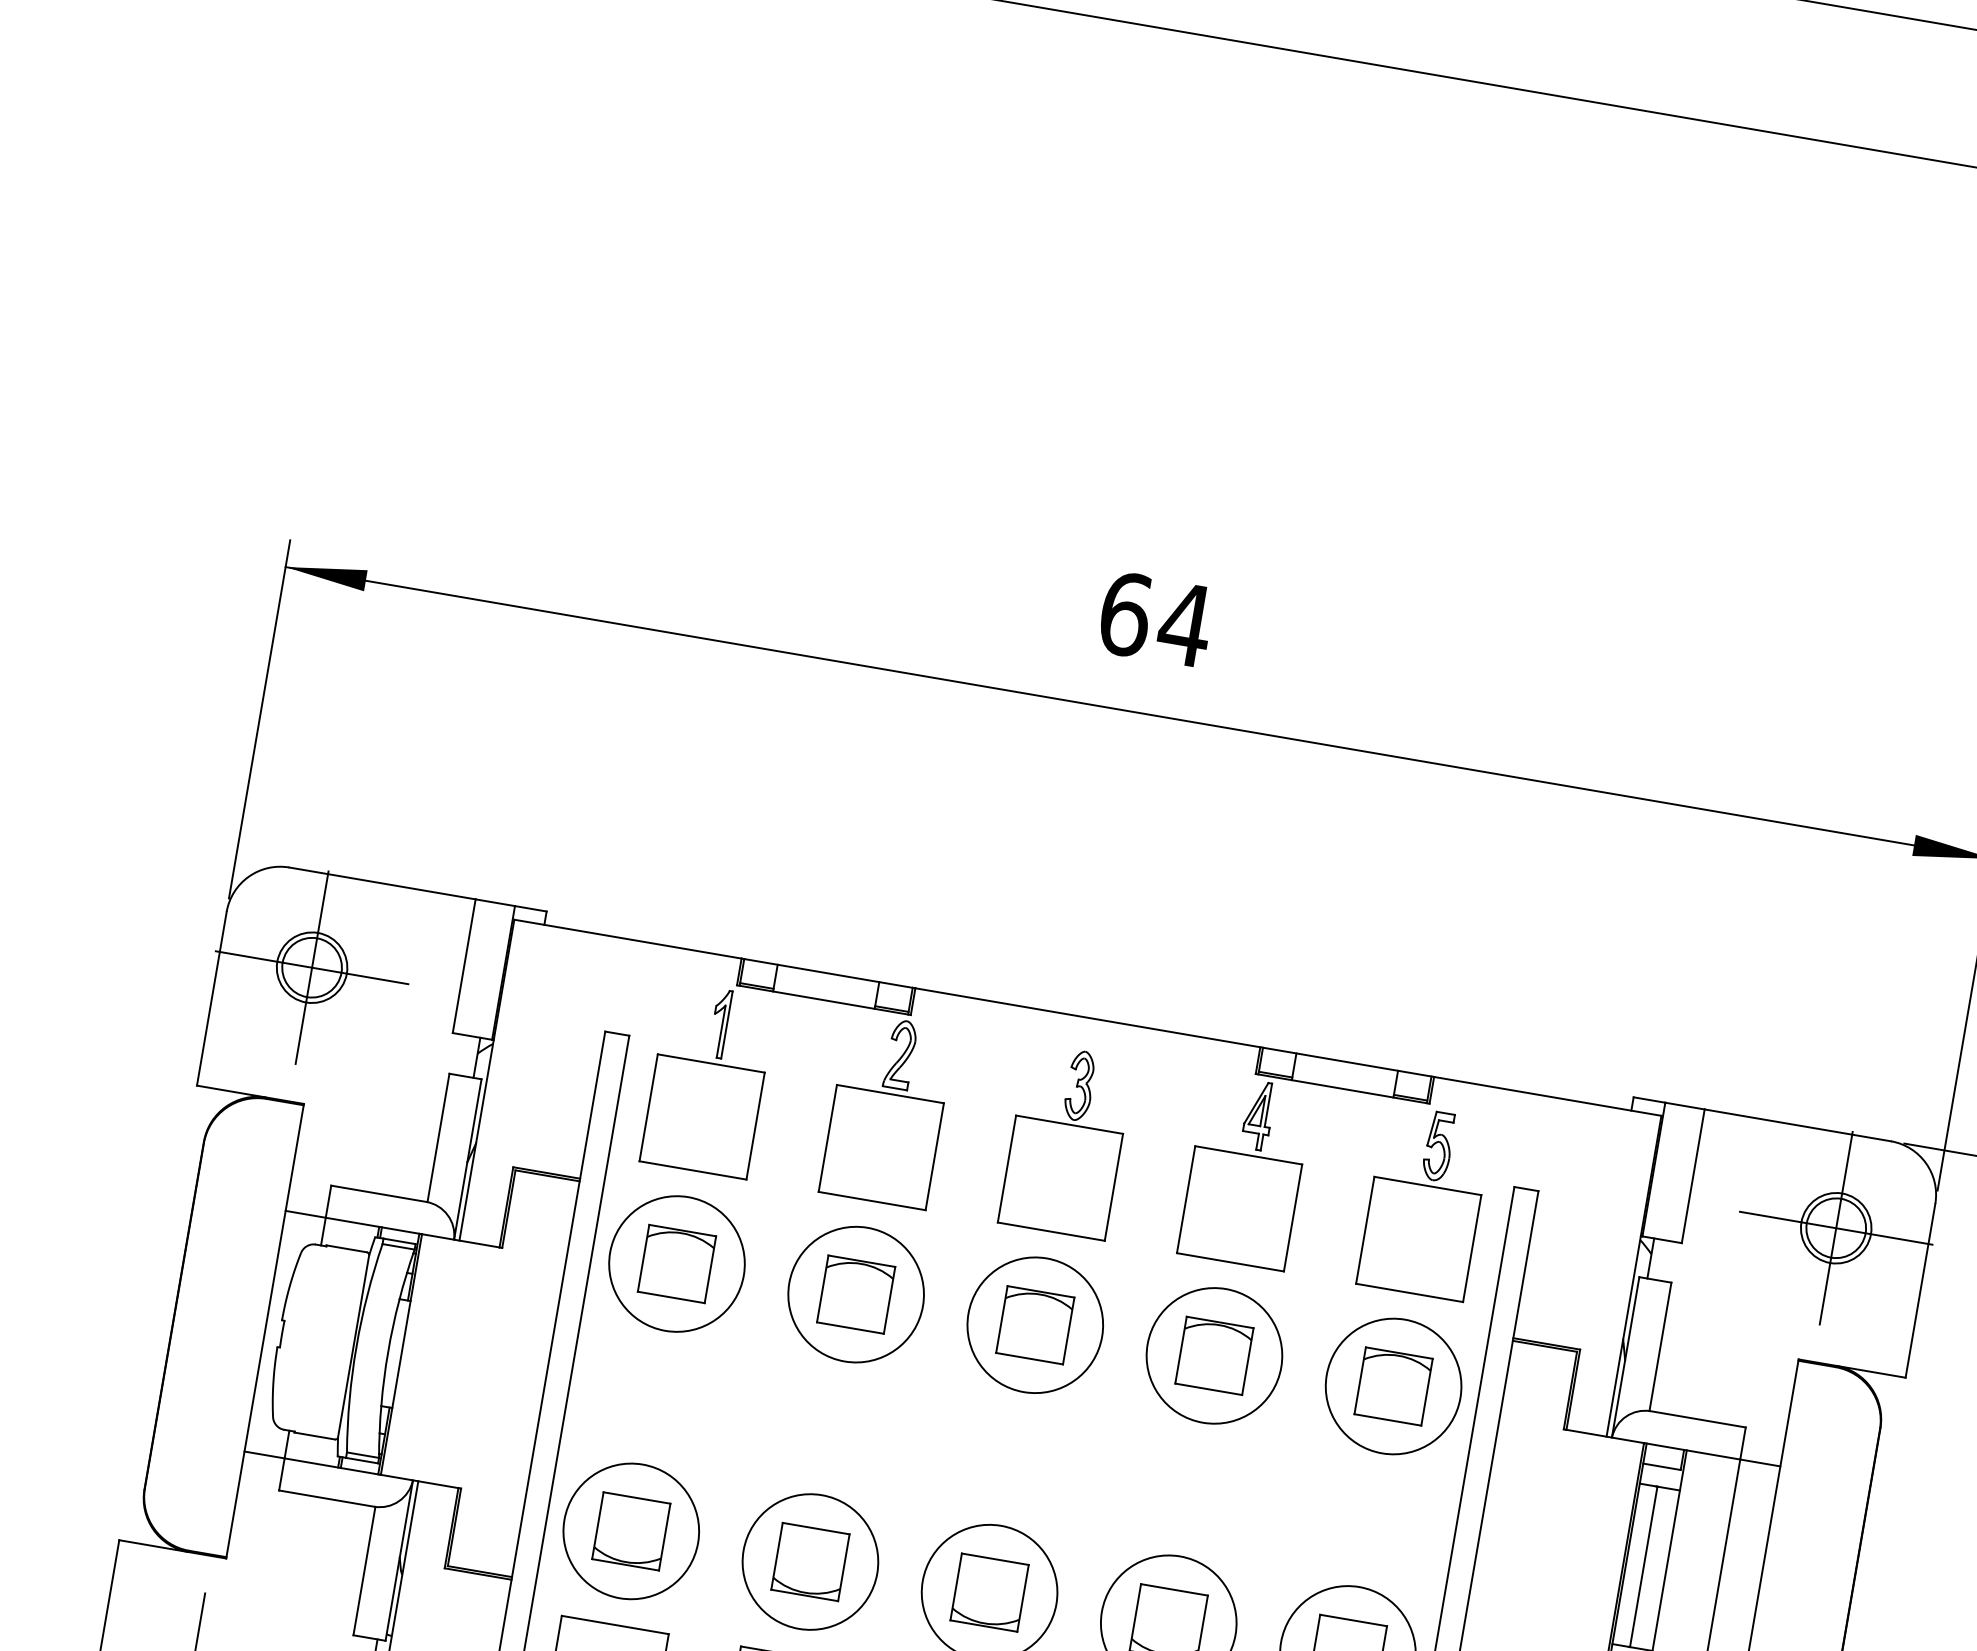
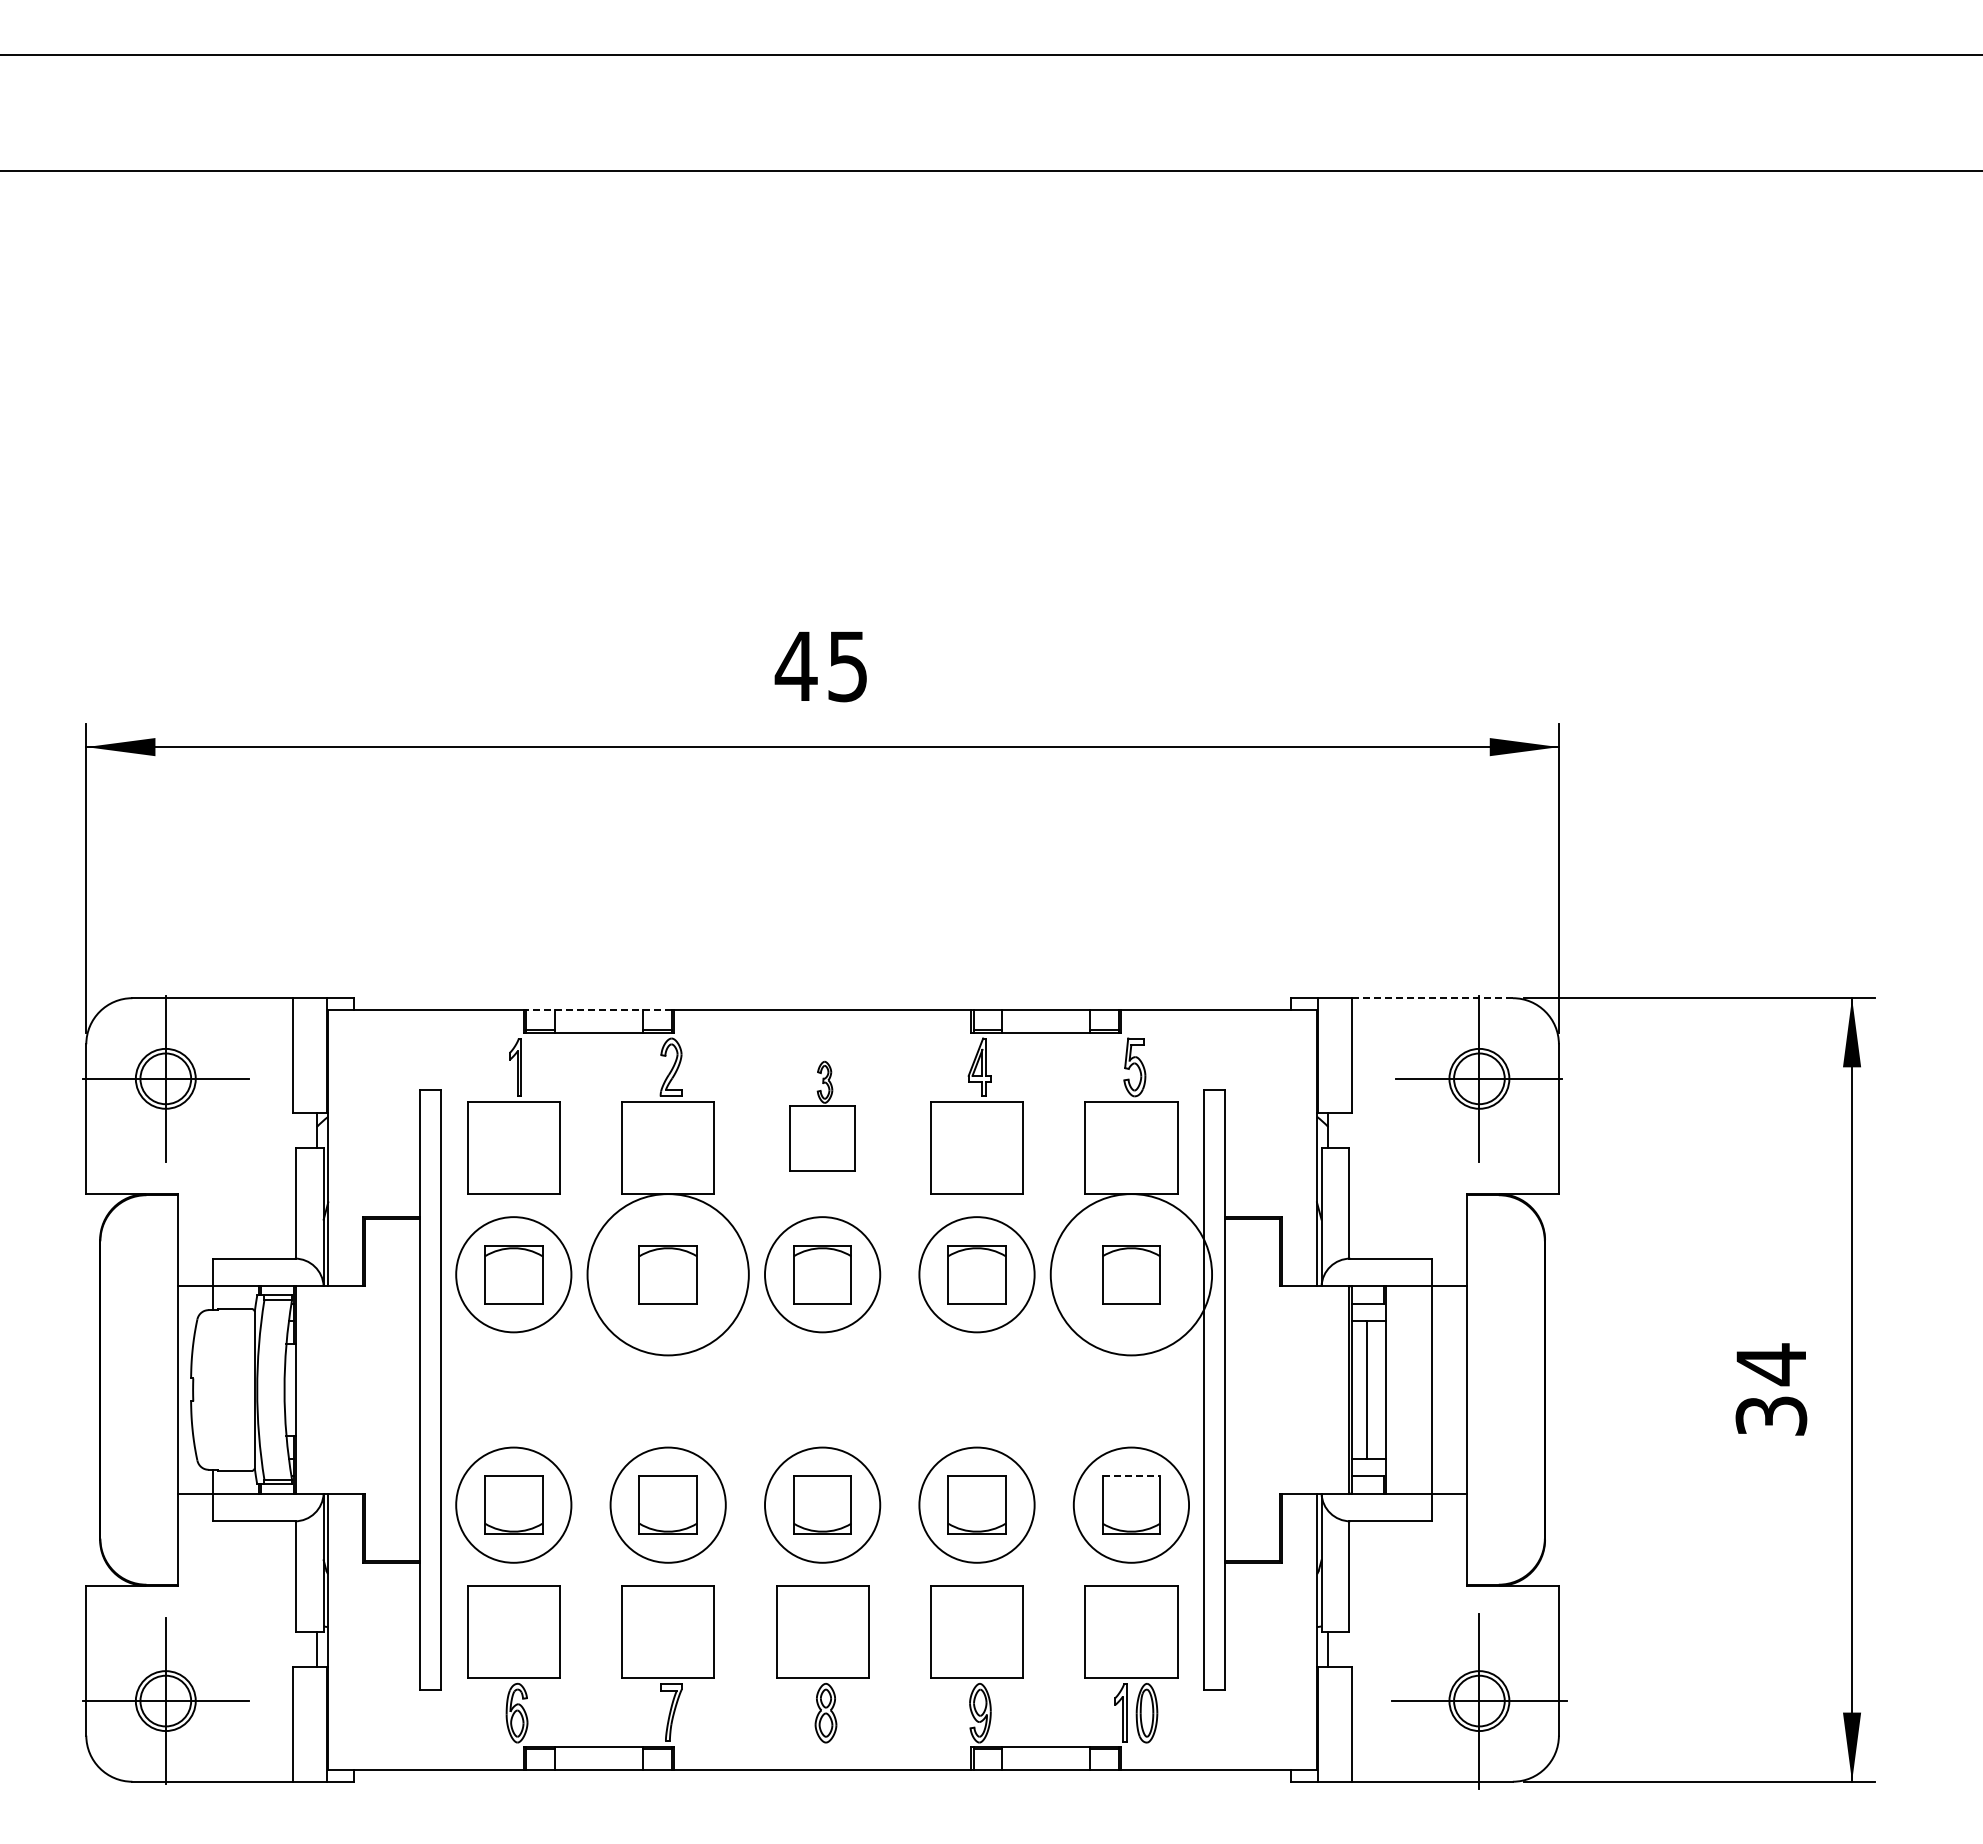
text: (1154, 619) -> (821, 666), 64 -> 45
line: (829, 973) -> (599, 1009), solid -> dashed
line: (1798, 1125) -> (1433, 998), solid -> dashed
part: (1066, 1140) -> (822, 1115), size x0.7
circle: (855, 1294) -> (667, 1274), size x1.4
circle: (1393, 1386) -> (1131, 1274), size x1.4
line: (1353, 1620) -> (1131, 1476), solid -> dashed

